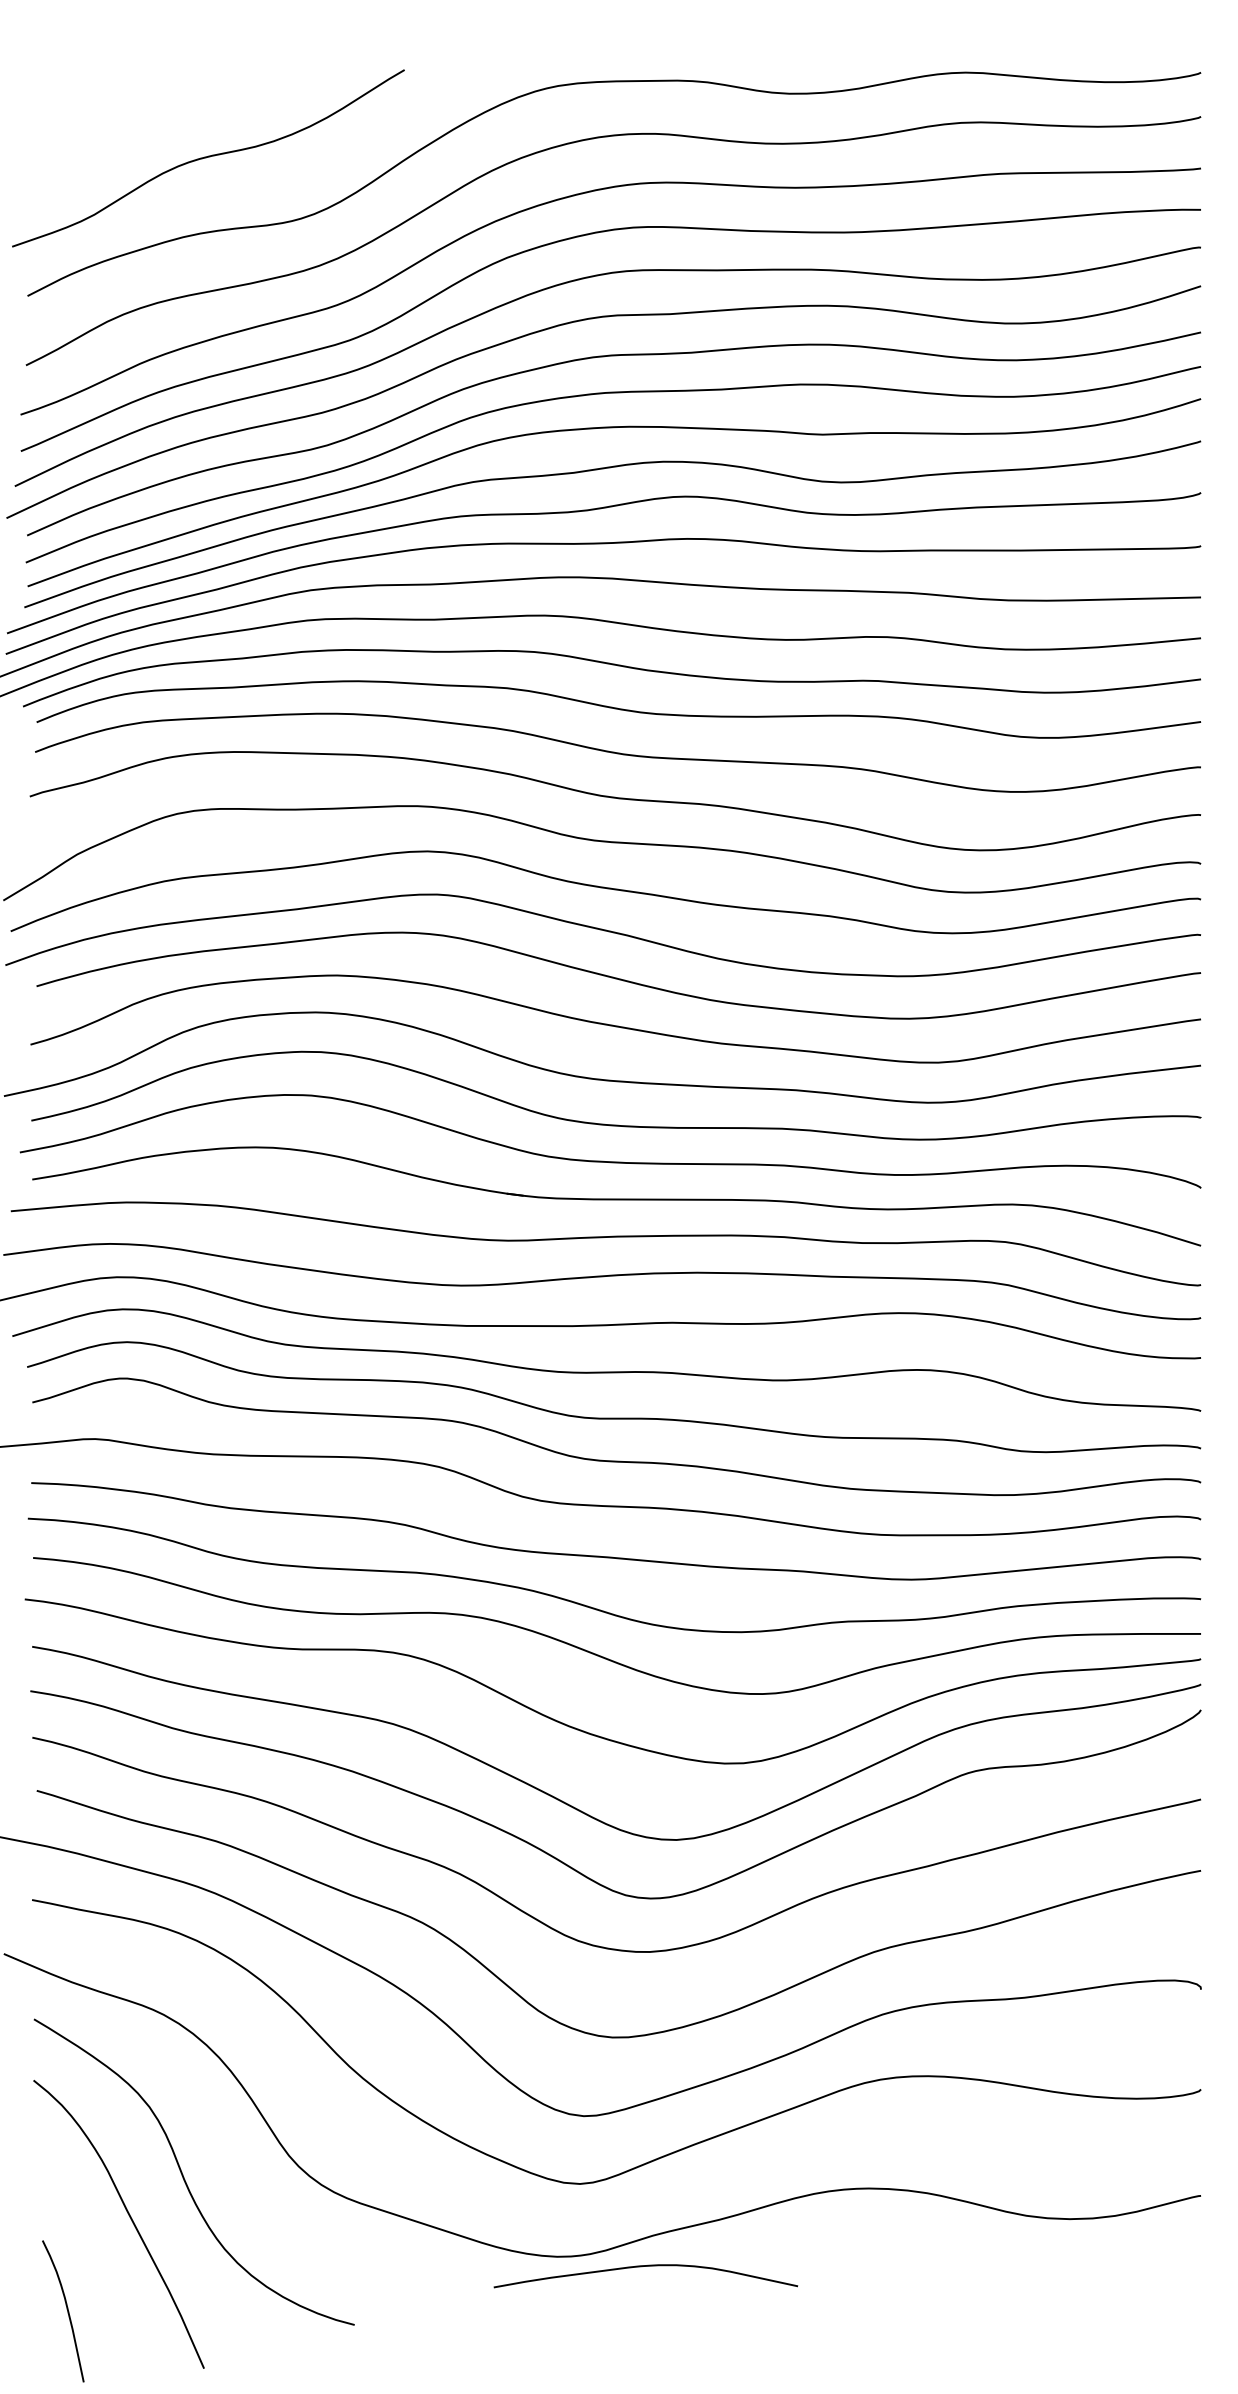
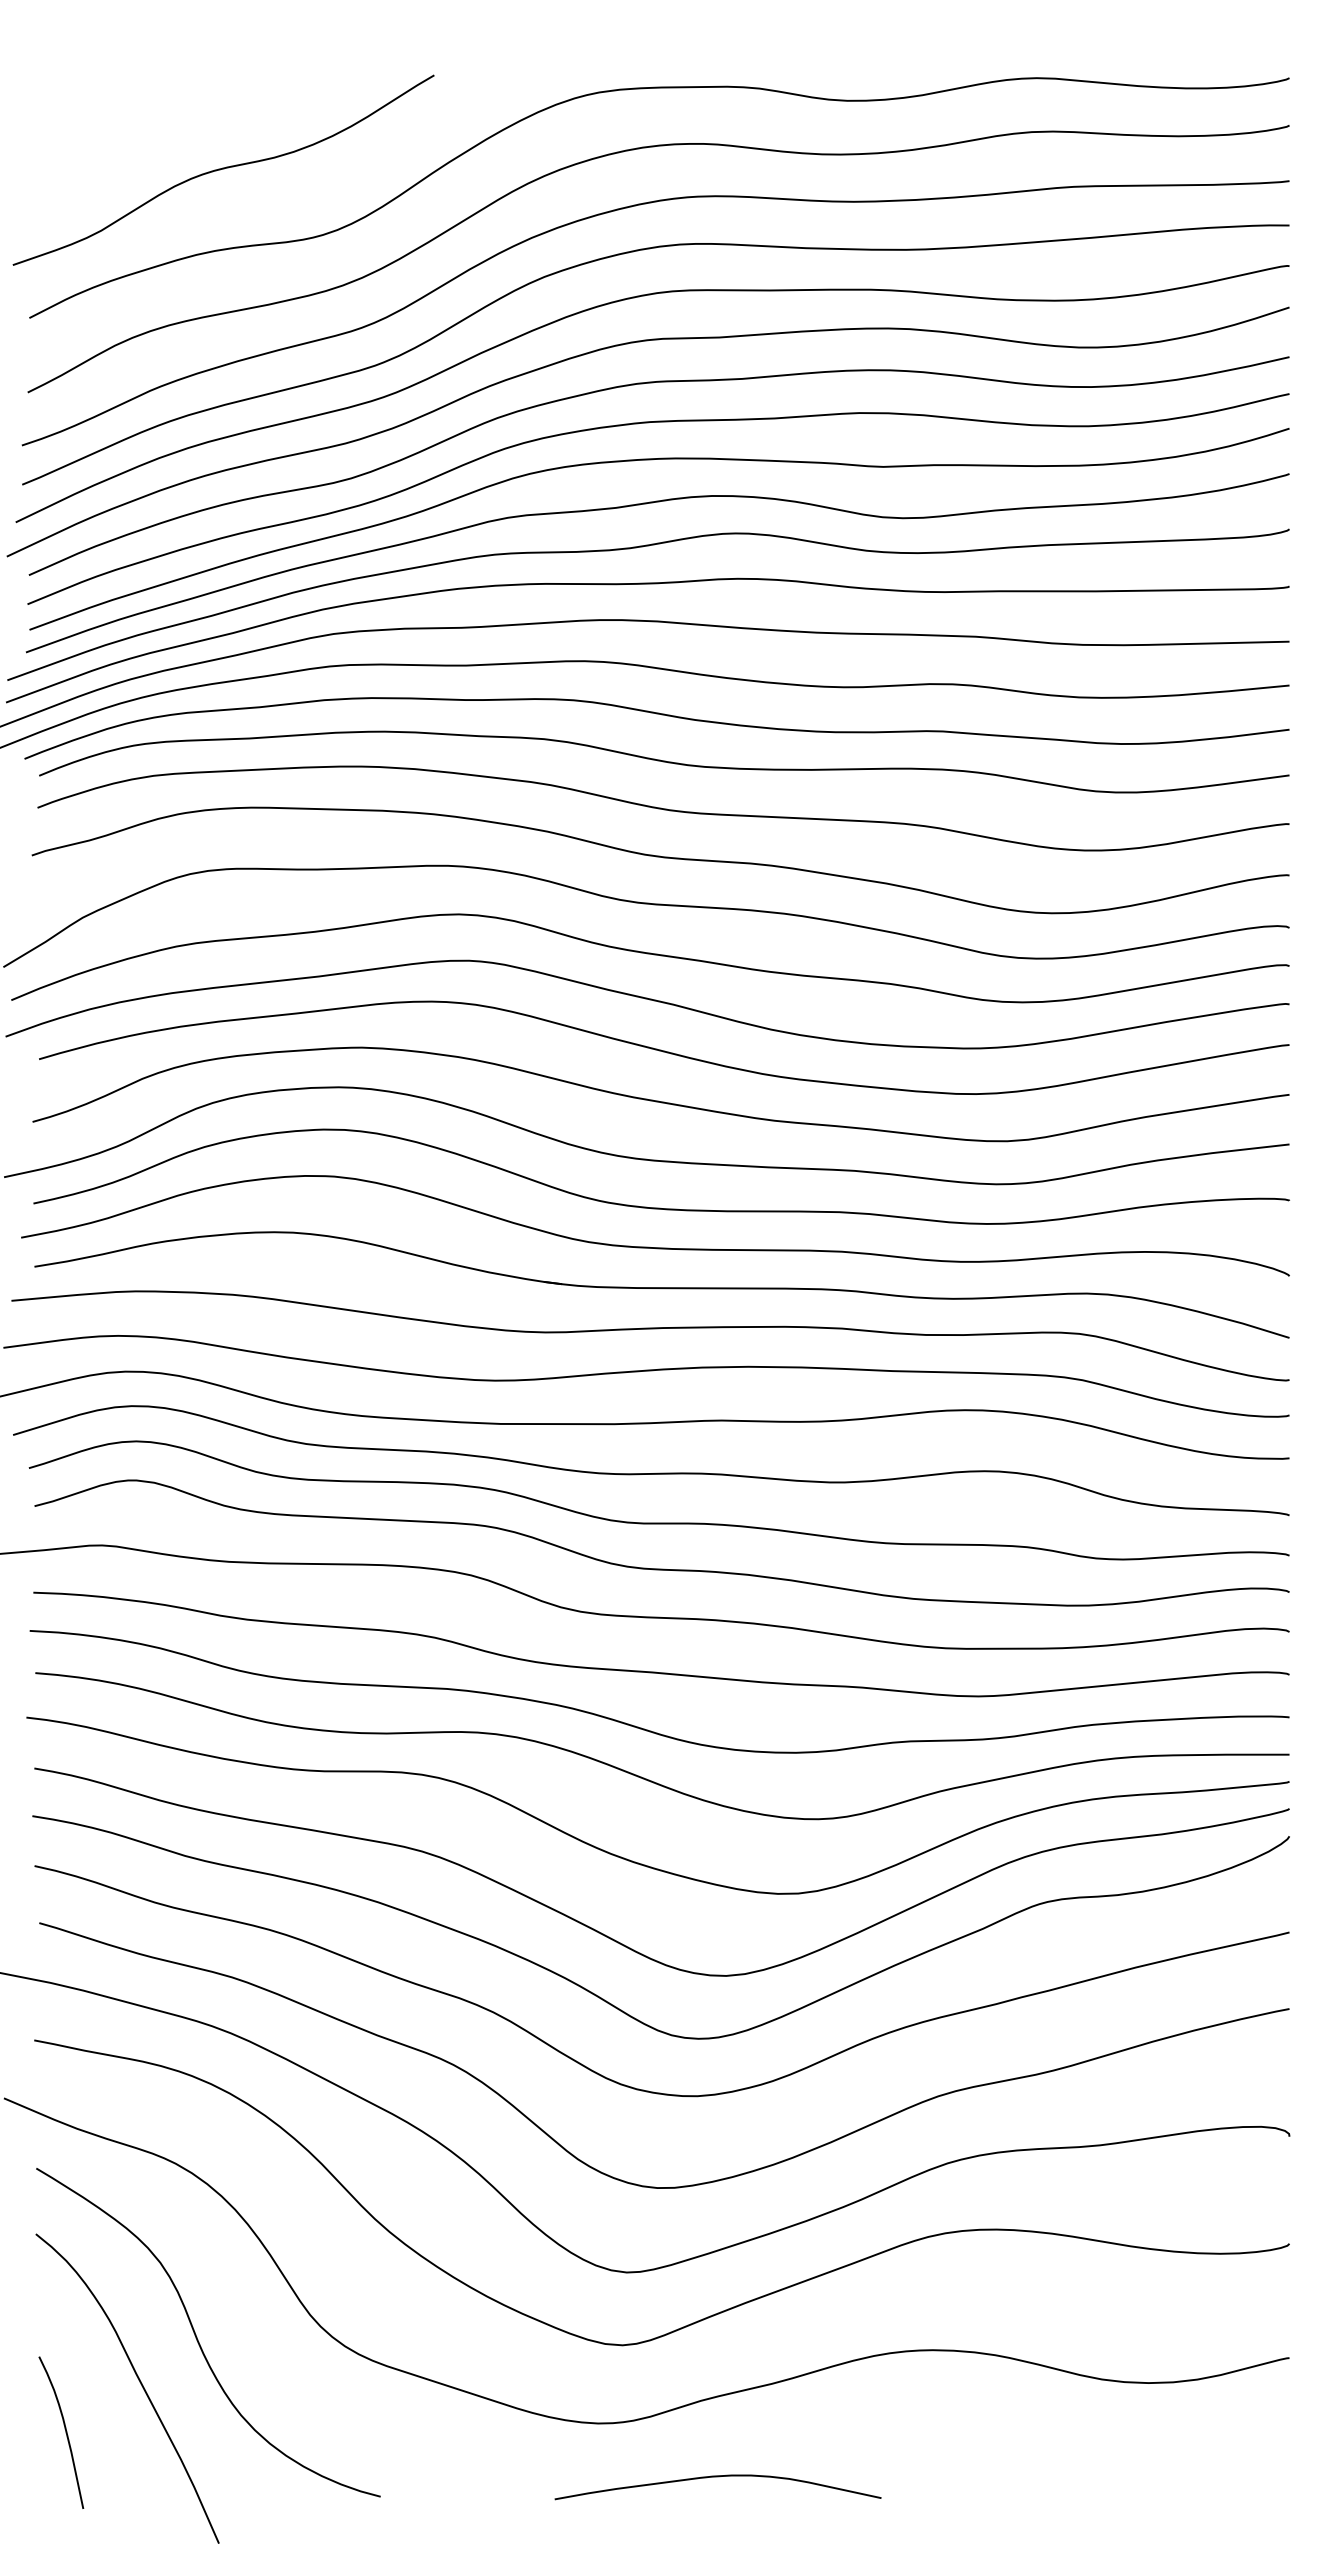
curve: (641, 2267) -> (713, 2477), moved
curve: (66, 2309) -> (64, 2430), moved

